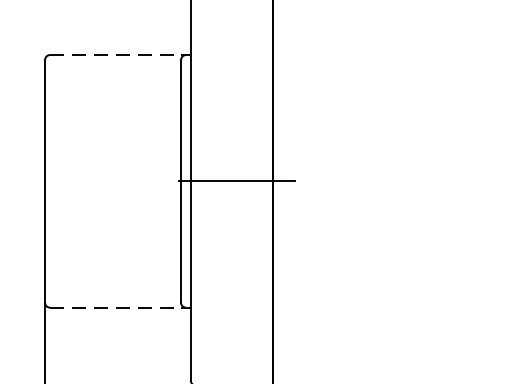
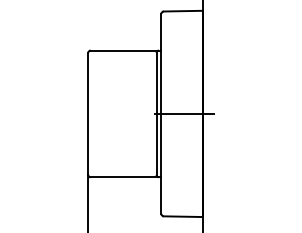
line: (121, 54) -> (126, 50), dashed -> solid
line: (121, 308) -> (126, 177), dashed -> solid

